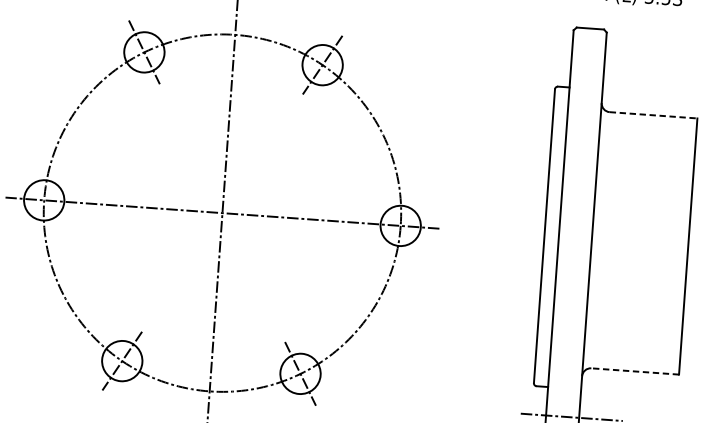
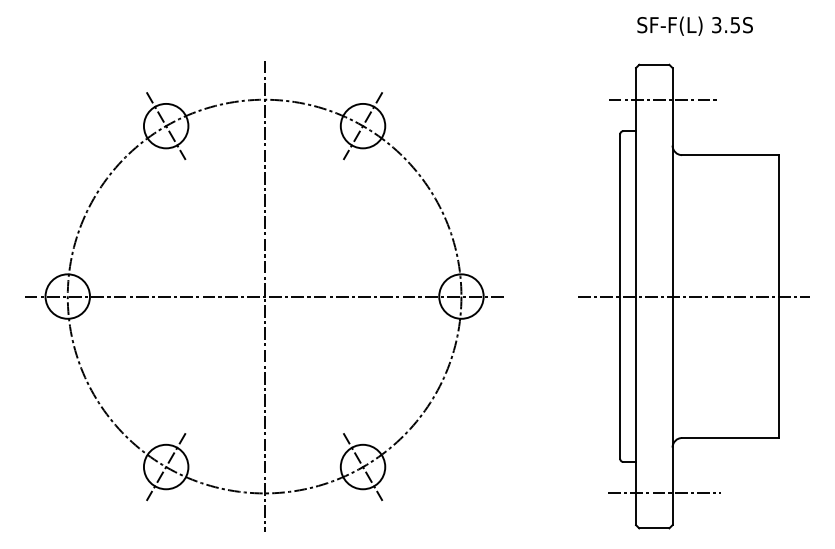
line: (596, 60) -> (663, 99), added
line: (654, 115) -> (731, 155), dashed -> solid
line: (610, 240) -> (693, 296), added
line: (635, 371) -> (730, 438), dashed -> solid

